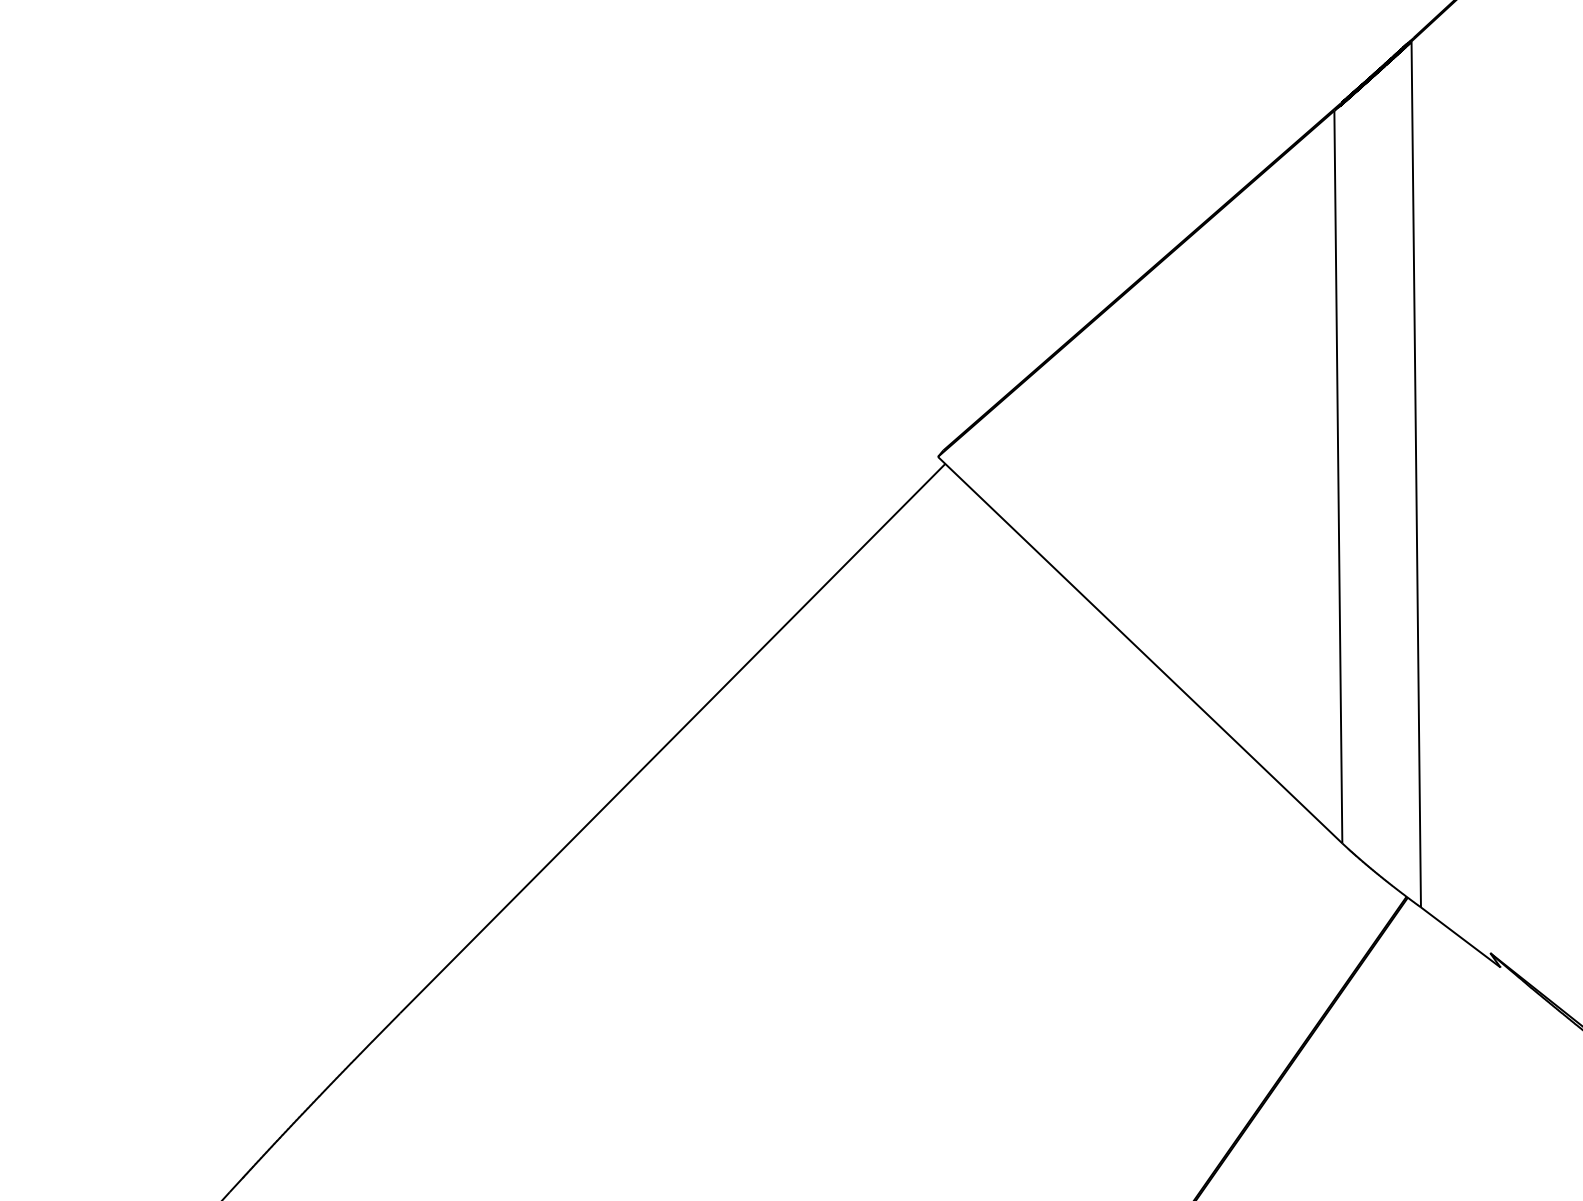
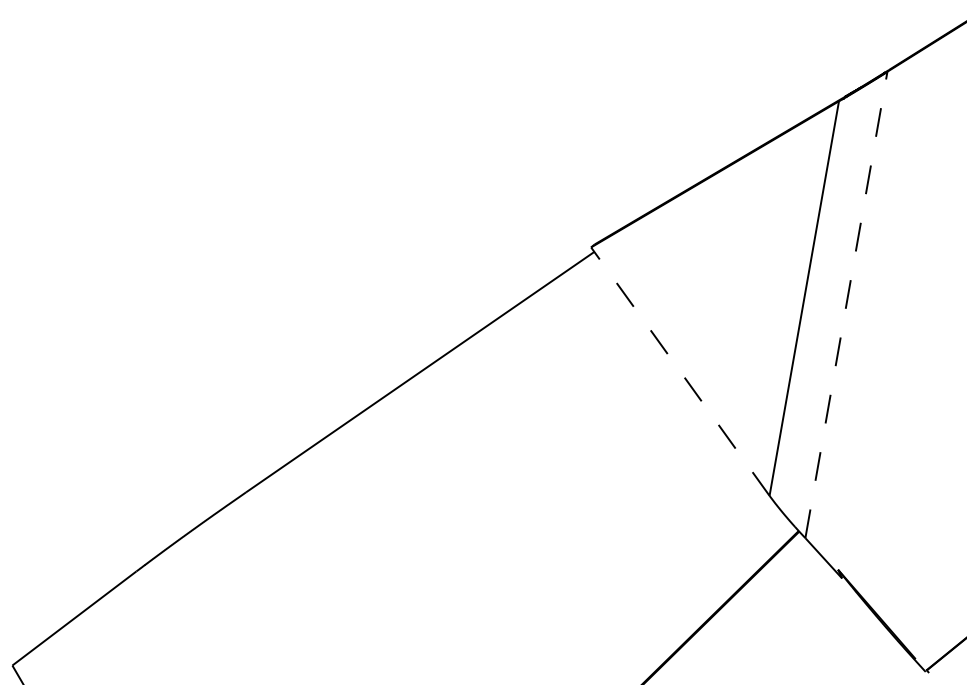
line: (1416, 473) -> (846, 304), solid -> dashed
line: (1140, 649) -> (680, 371), solid -> dashed

